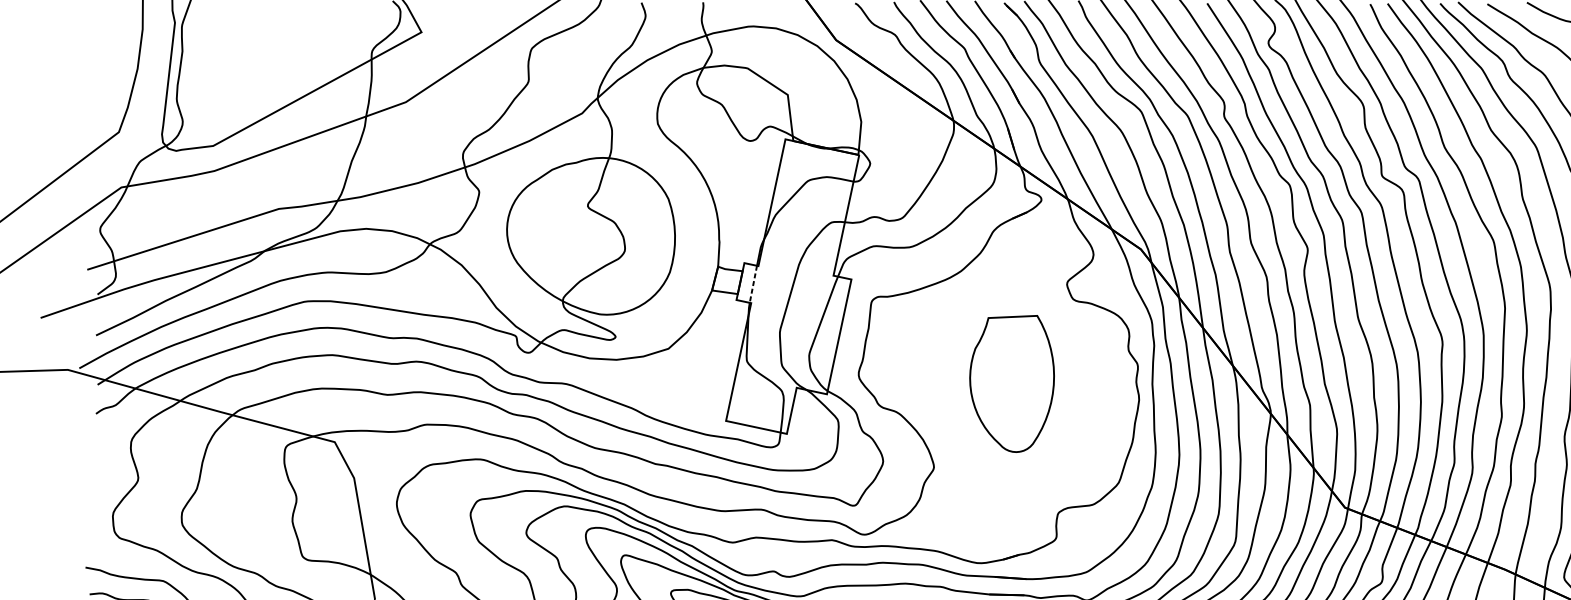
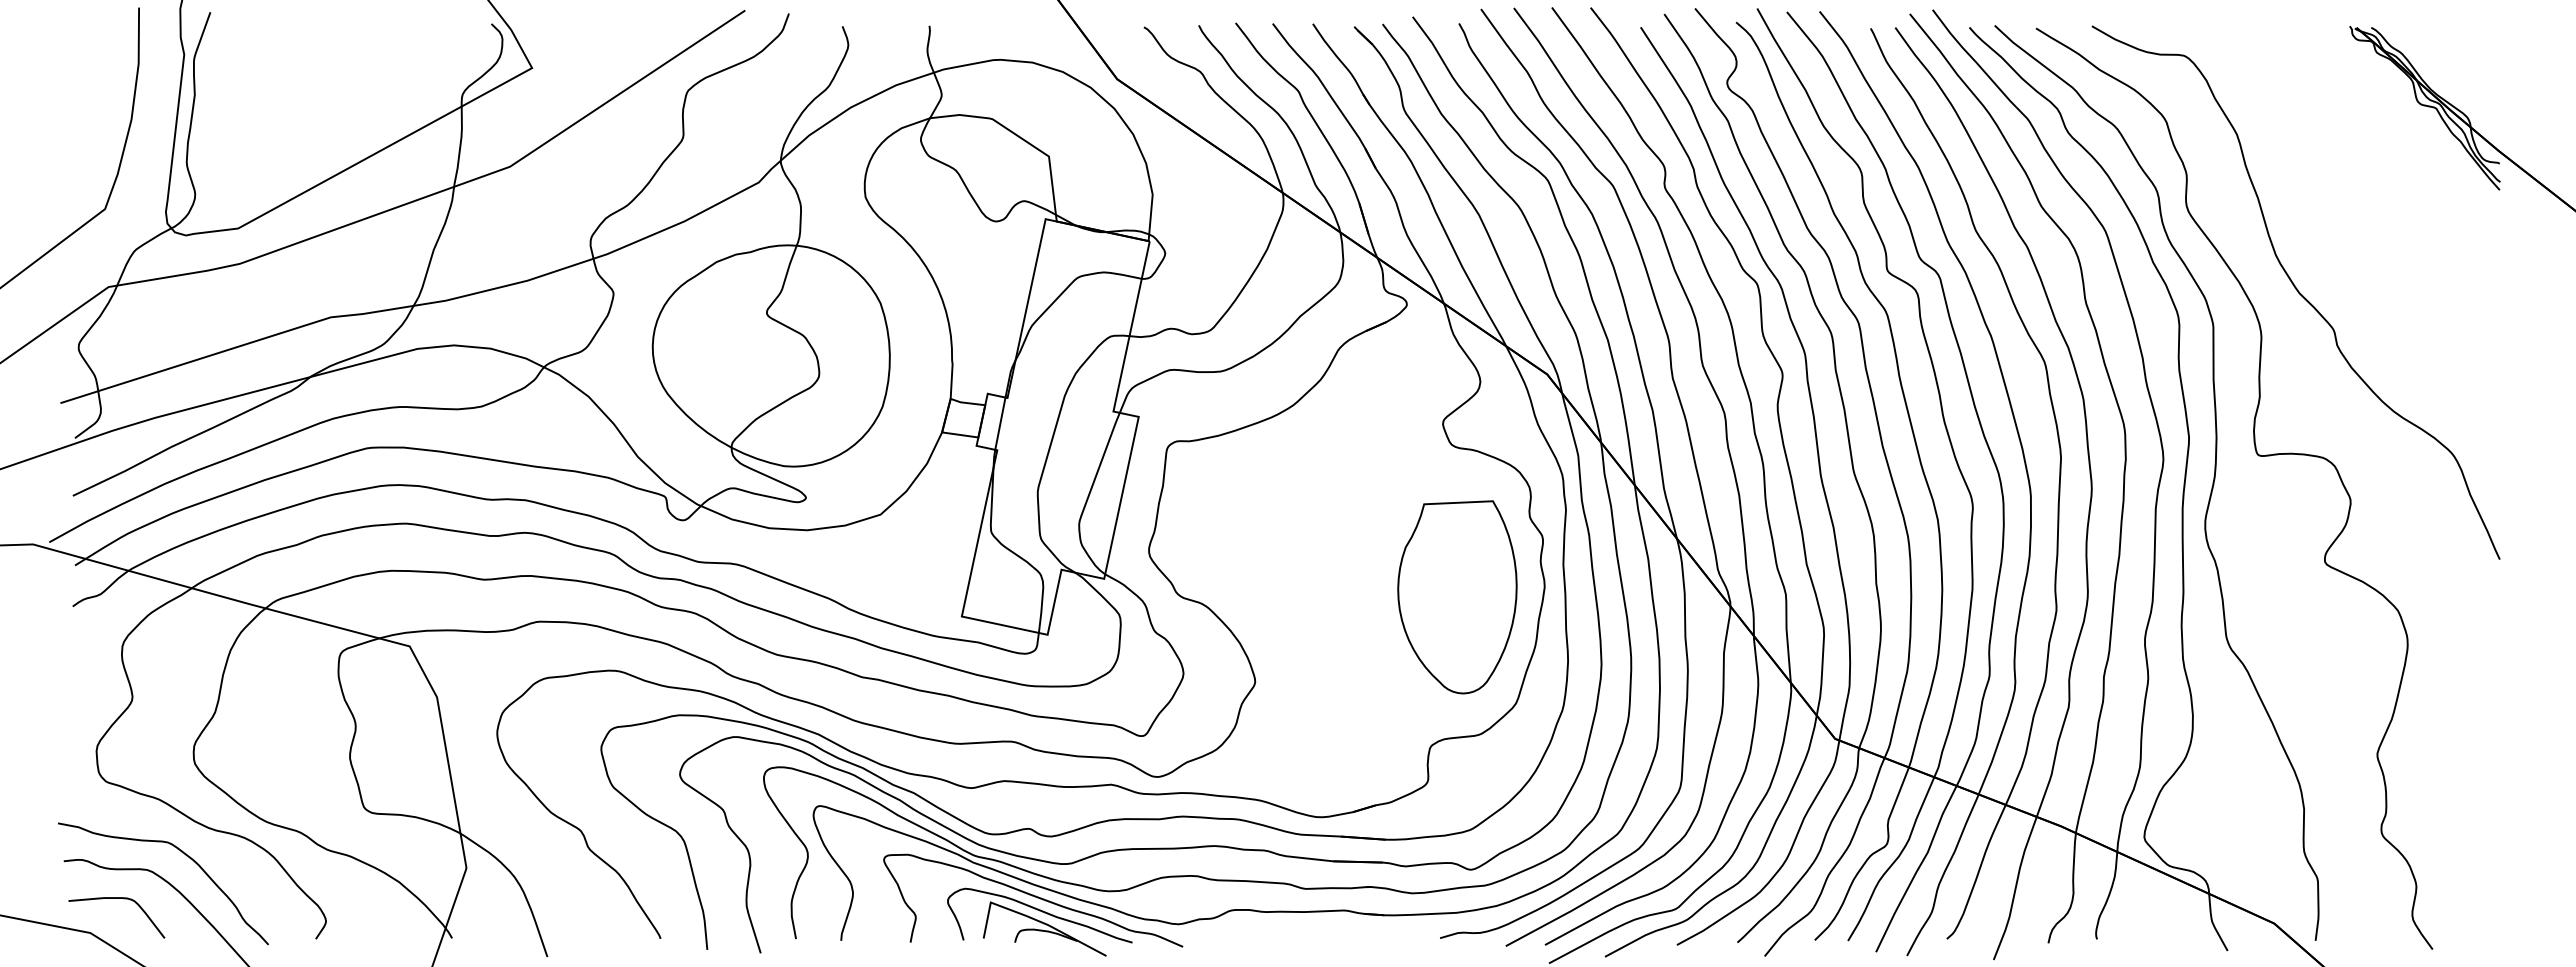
line: (753, 284) -> (1000, 423), dashed -> solid
part: (1012, 384) -> (1457, 597), moved

